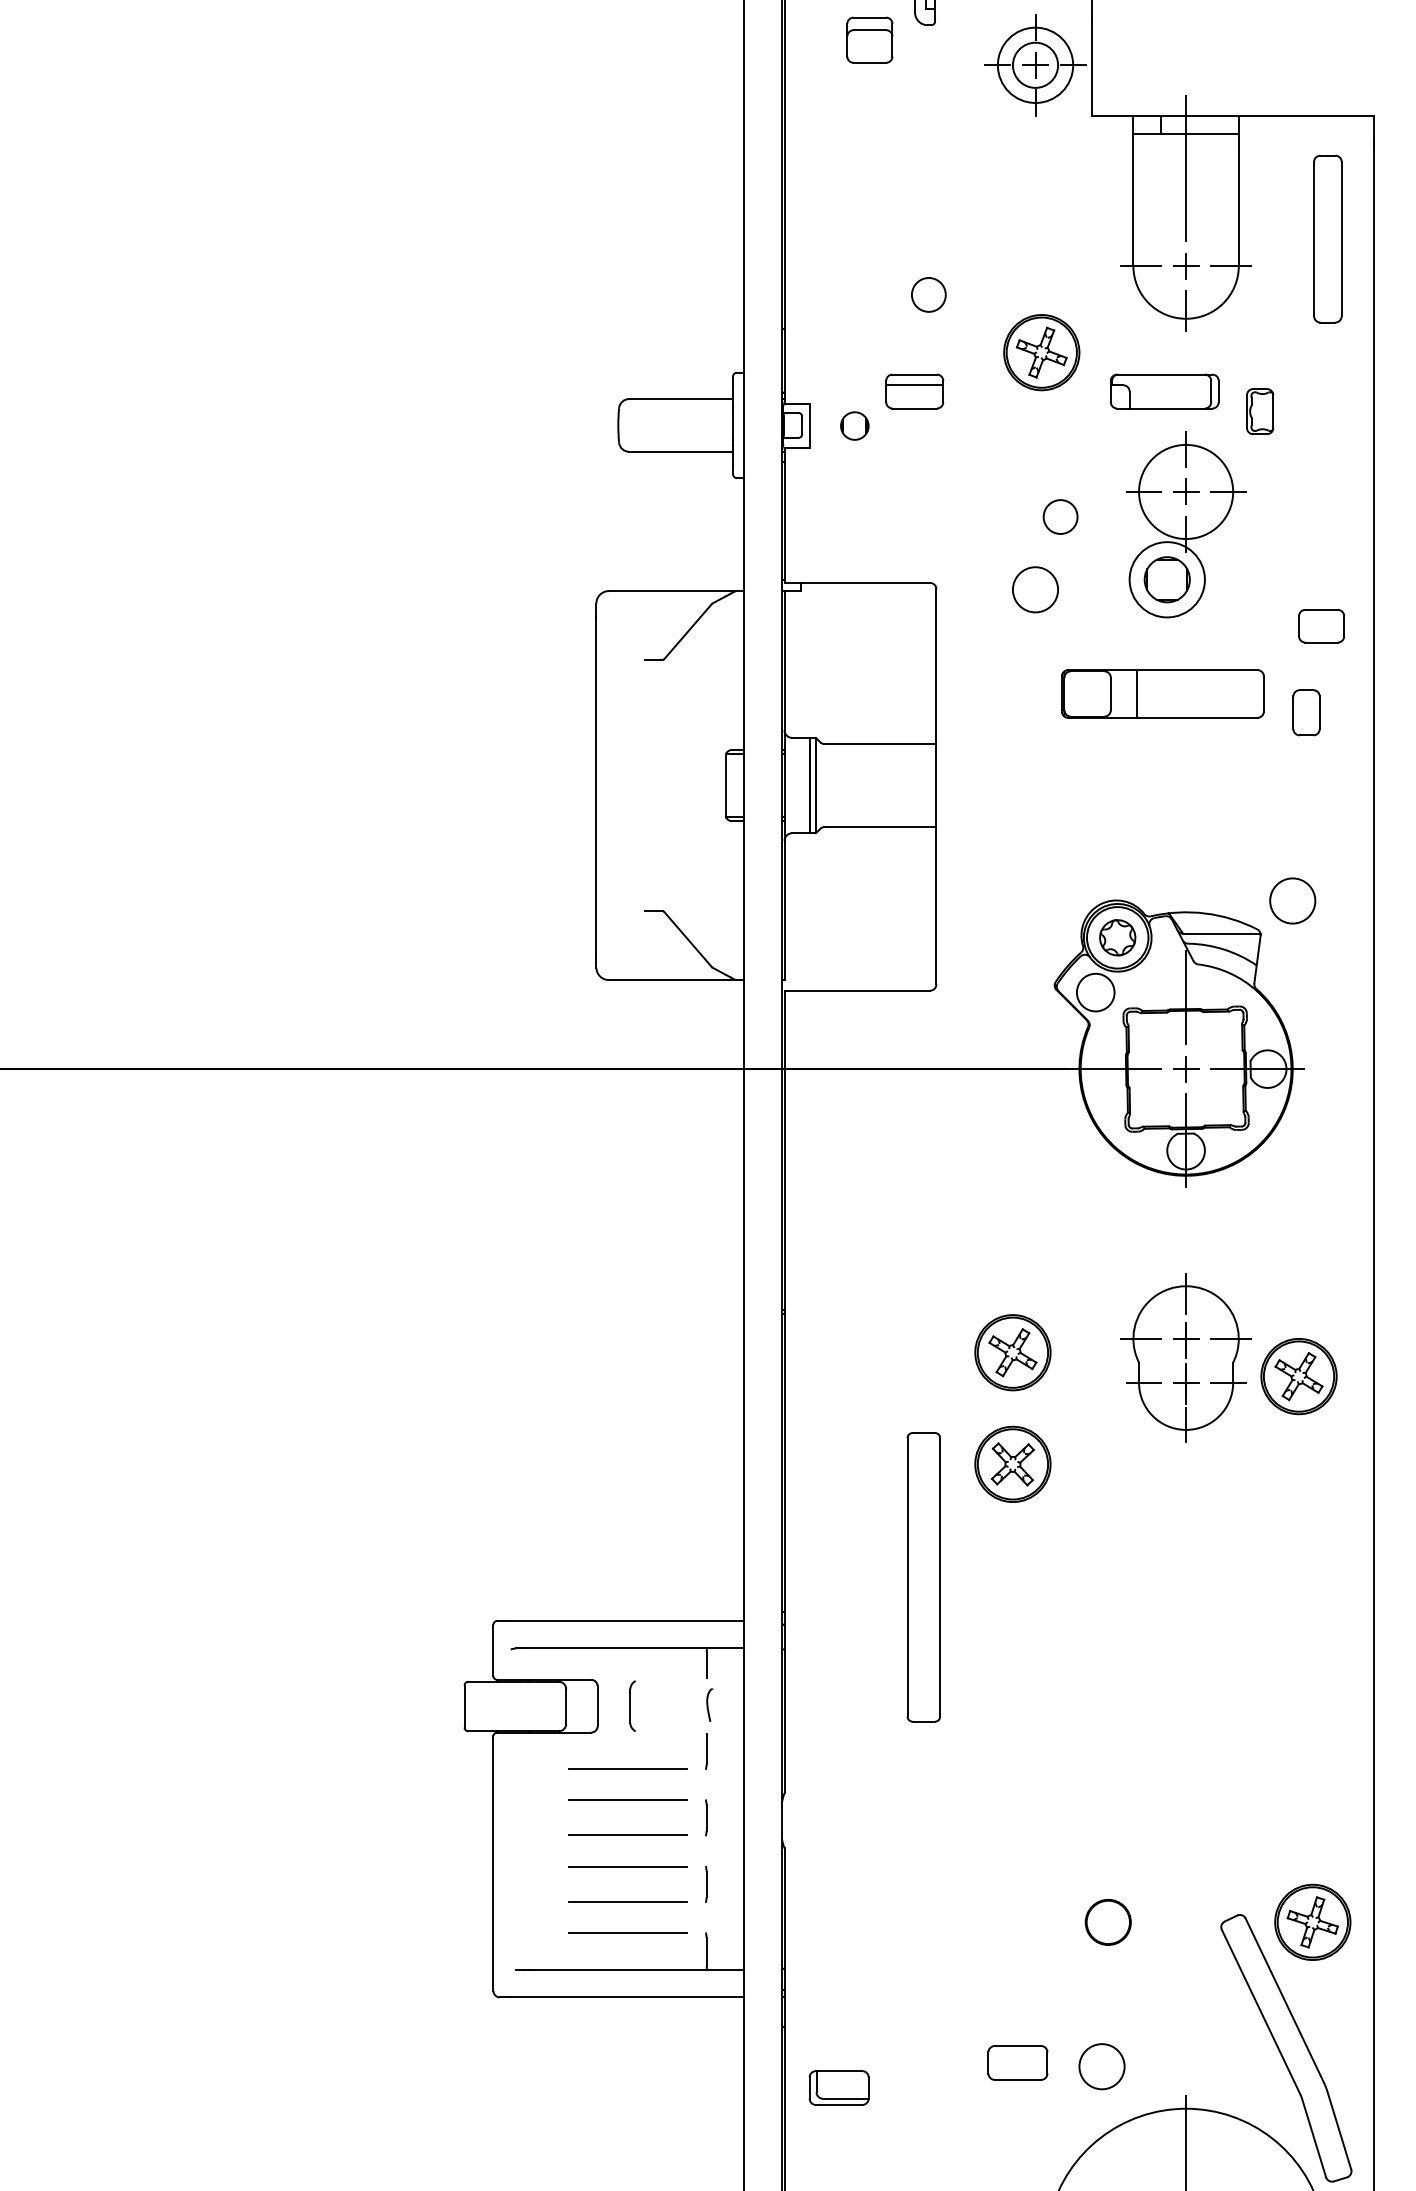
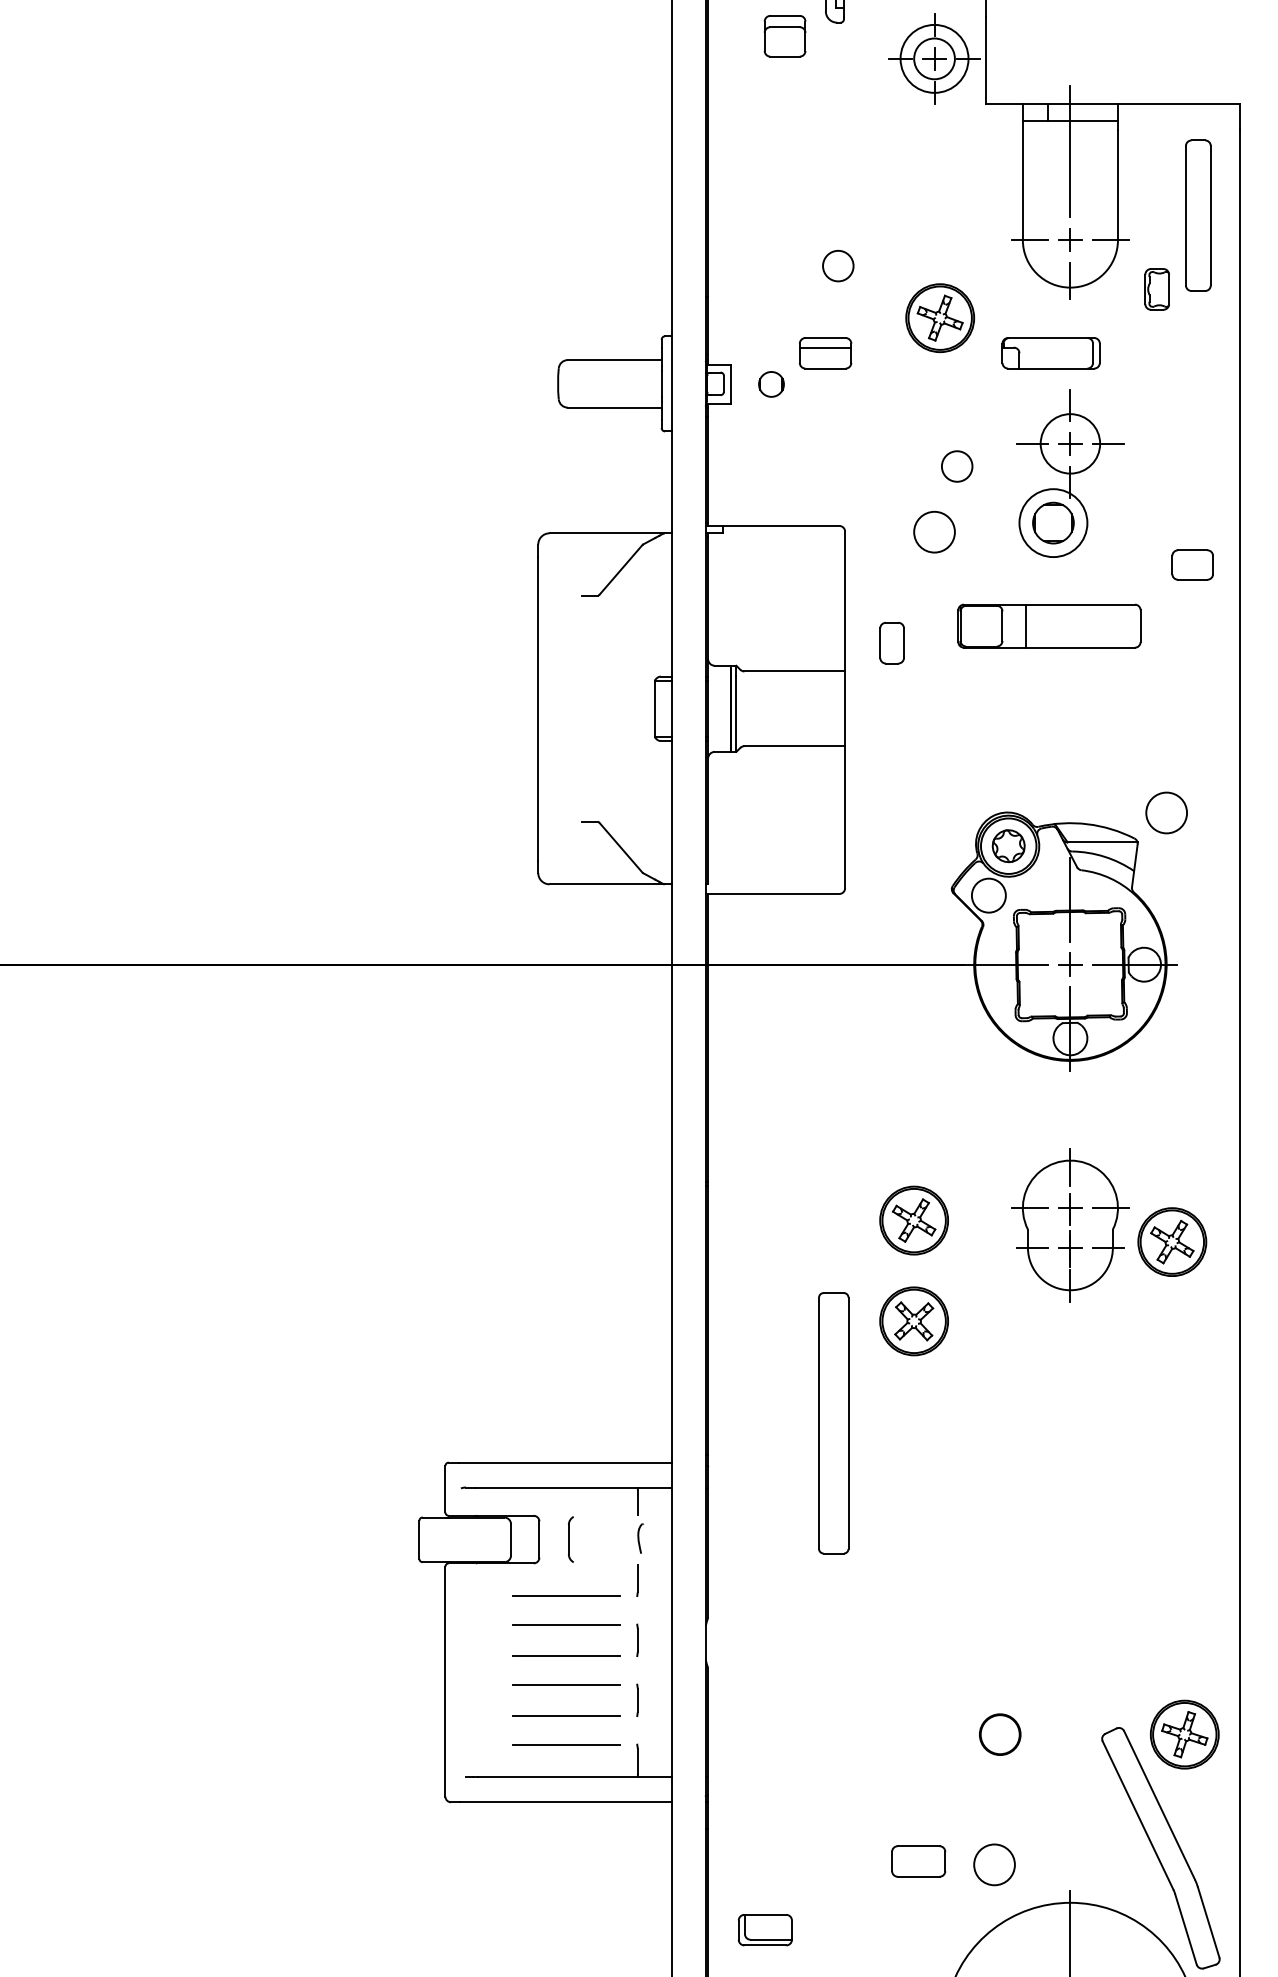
part: (1259, 411) -> (1156, 289), moved
circle: (1185, 491) -> (1069, 443), size x0.7
part: (1305, 712) -> (891, 642), moved
part: (838, 2088) -> (764, 1930), moved

